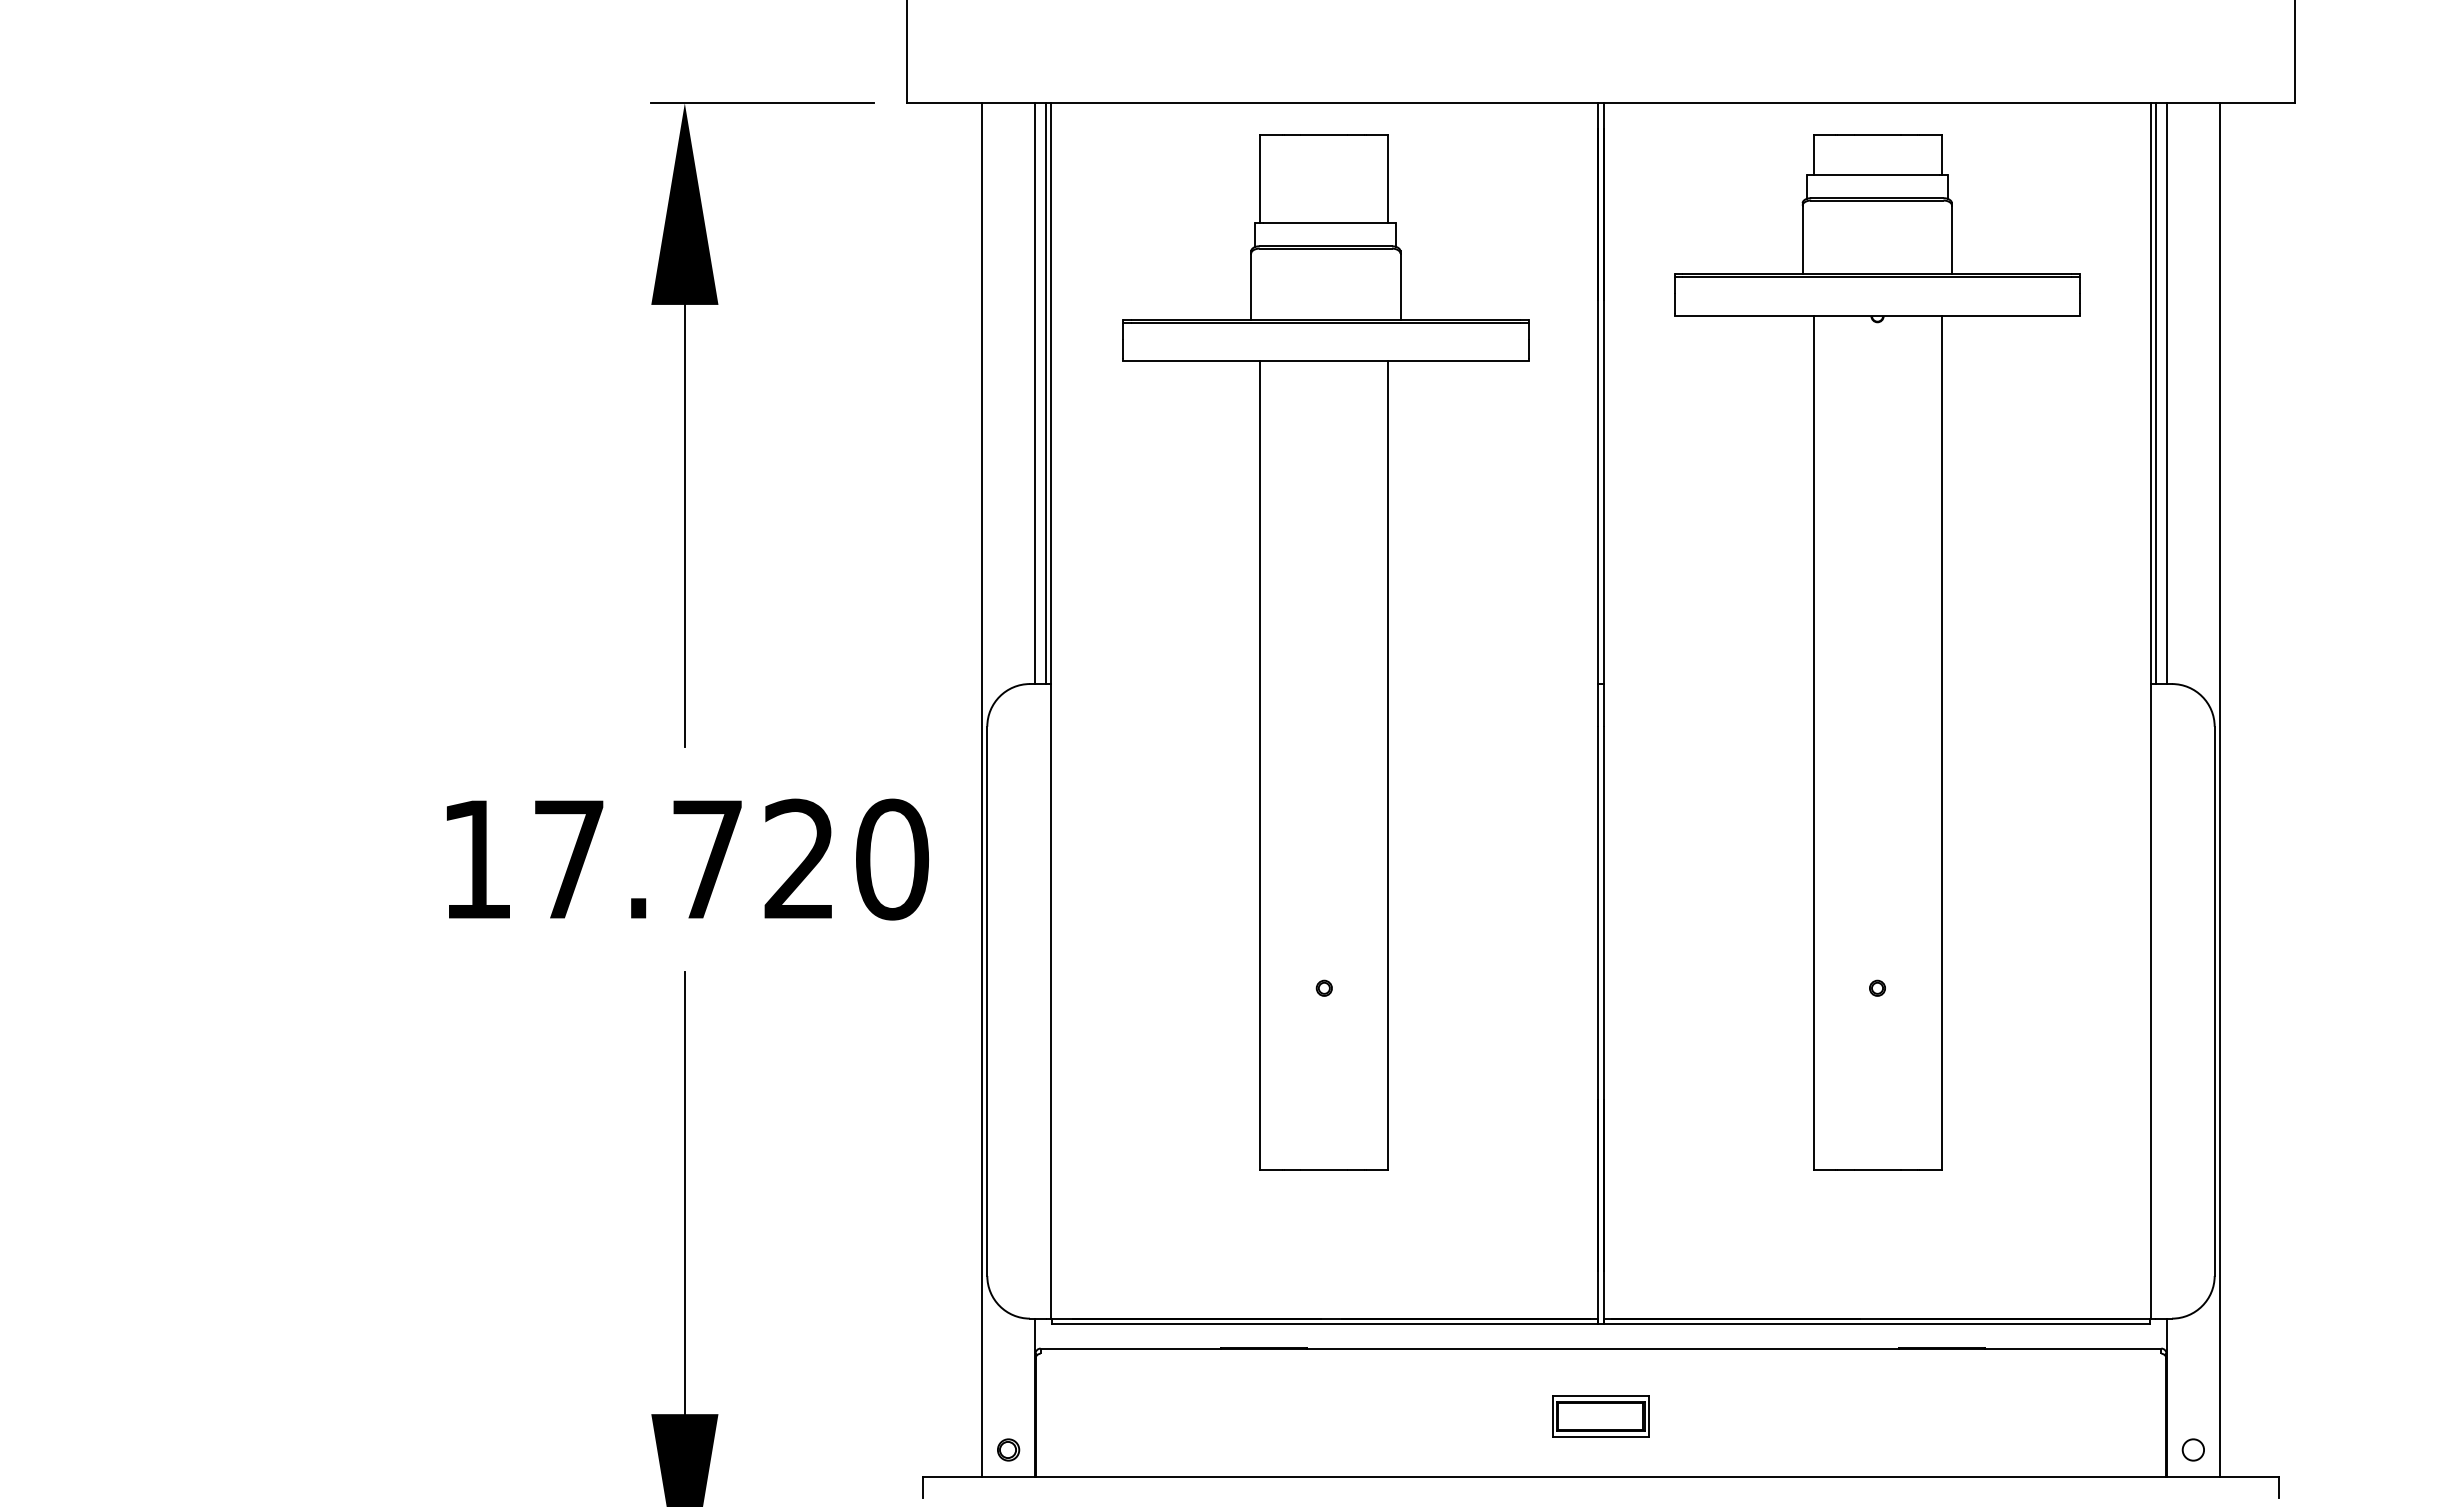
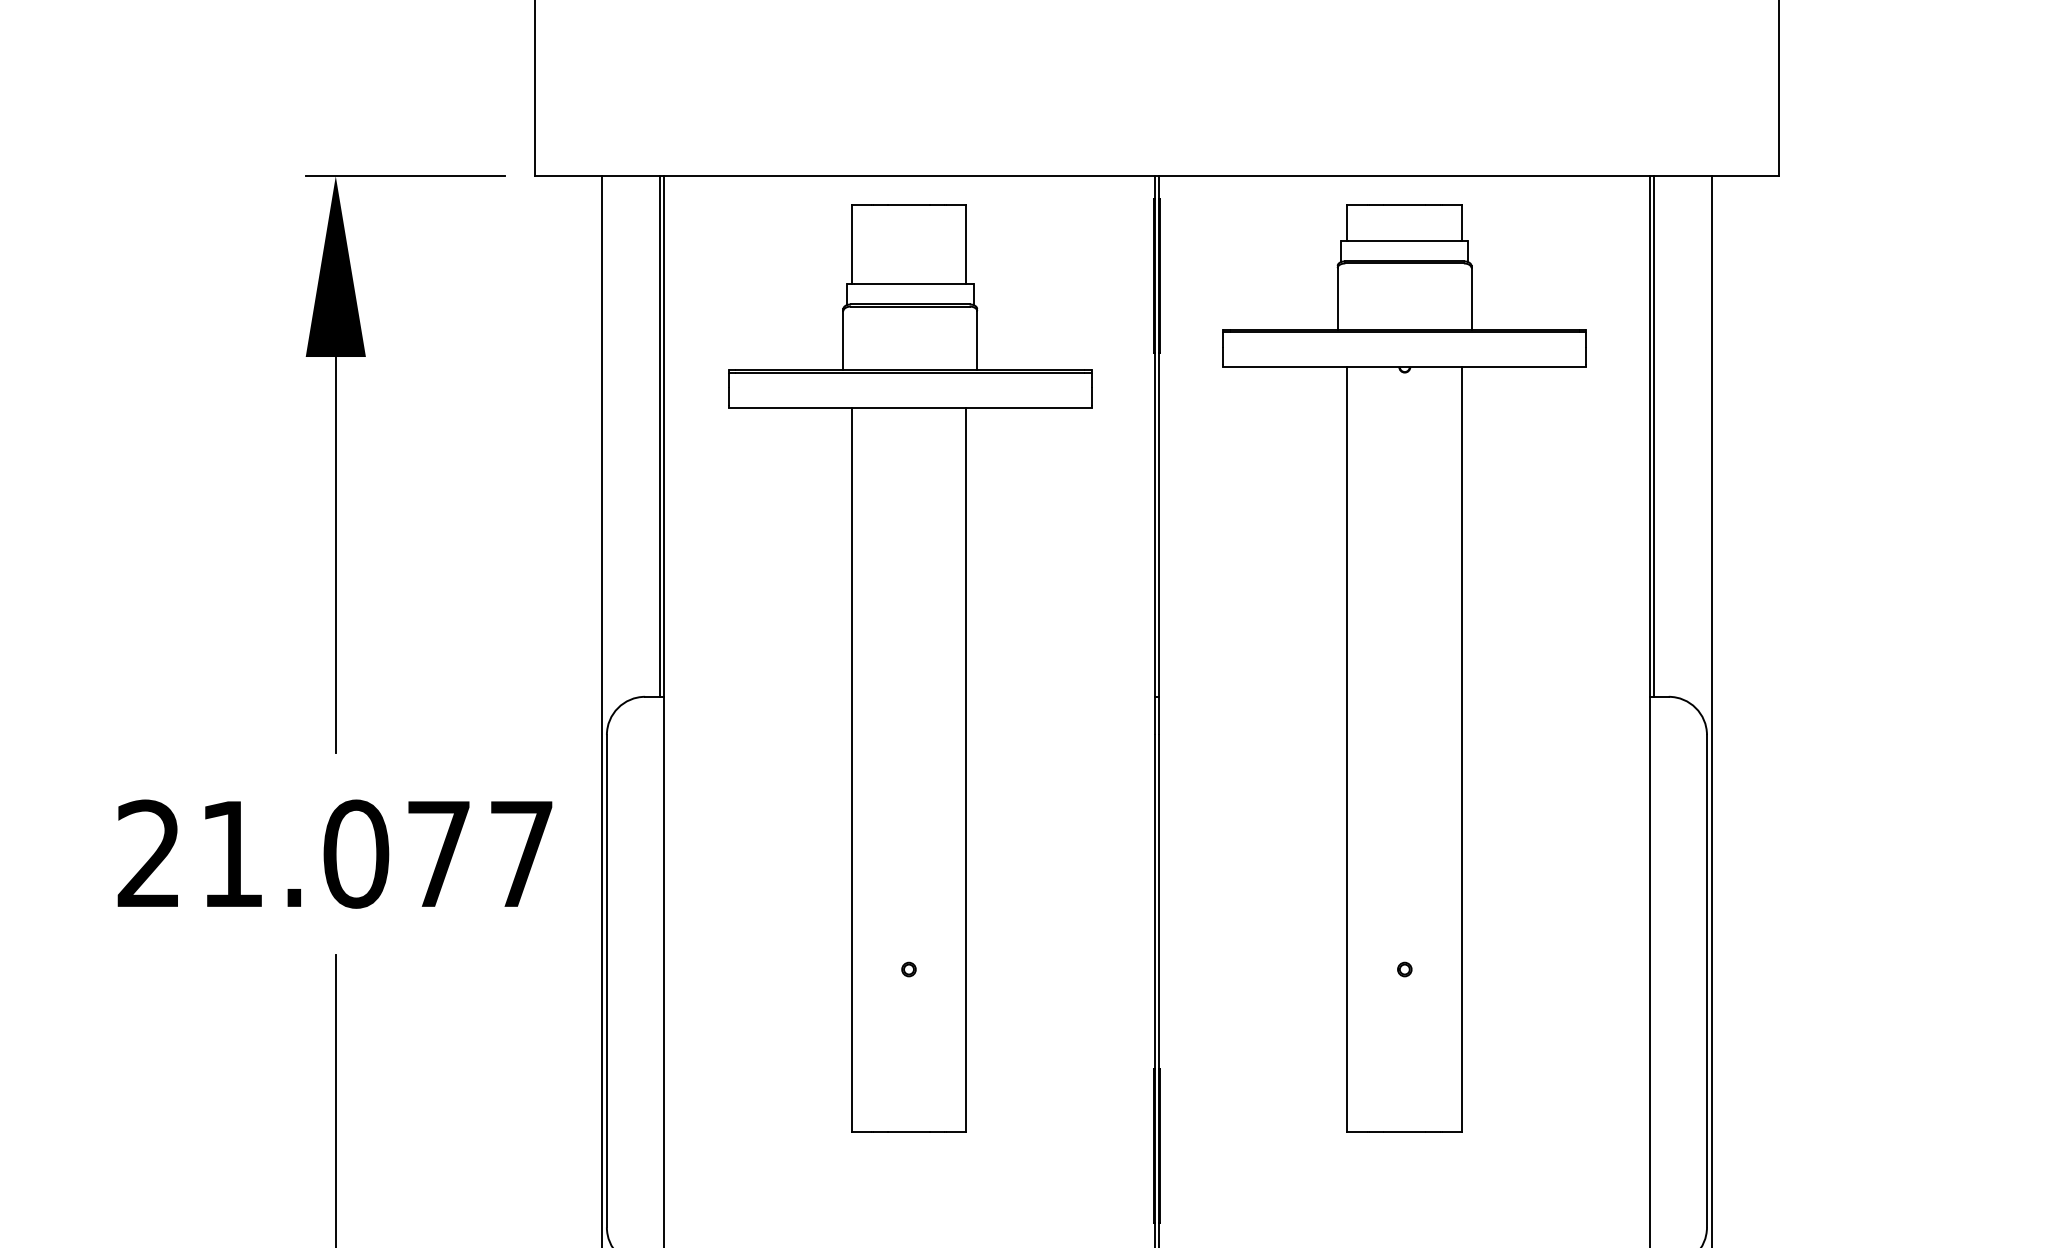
line: (1035, 393) -> (650, 436), removed
line: (2166, 393) -> (1663, 436), removed
text: (685, 859) -> (336, 854), 17.720 -> 21.077

